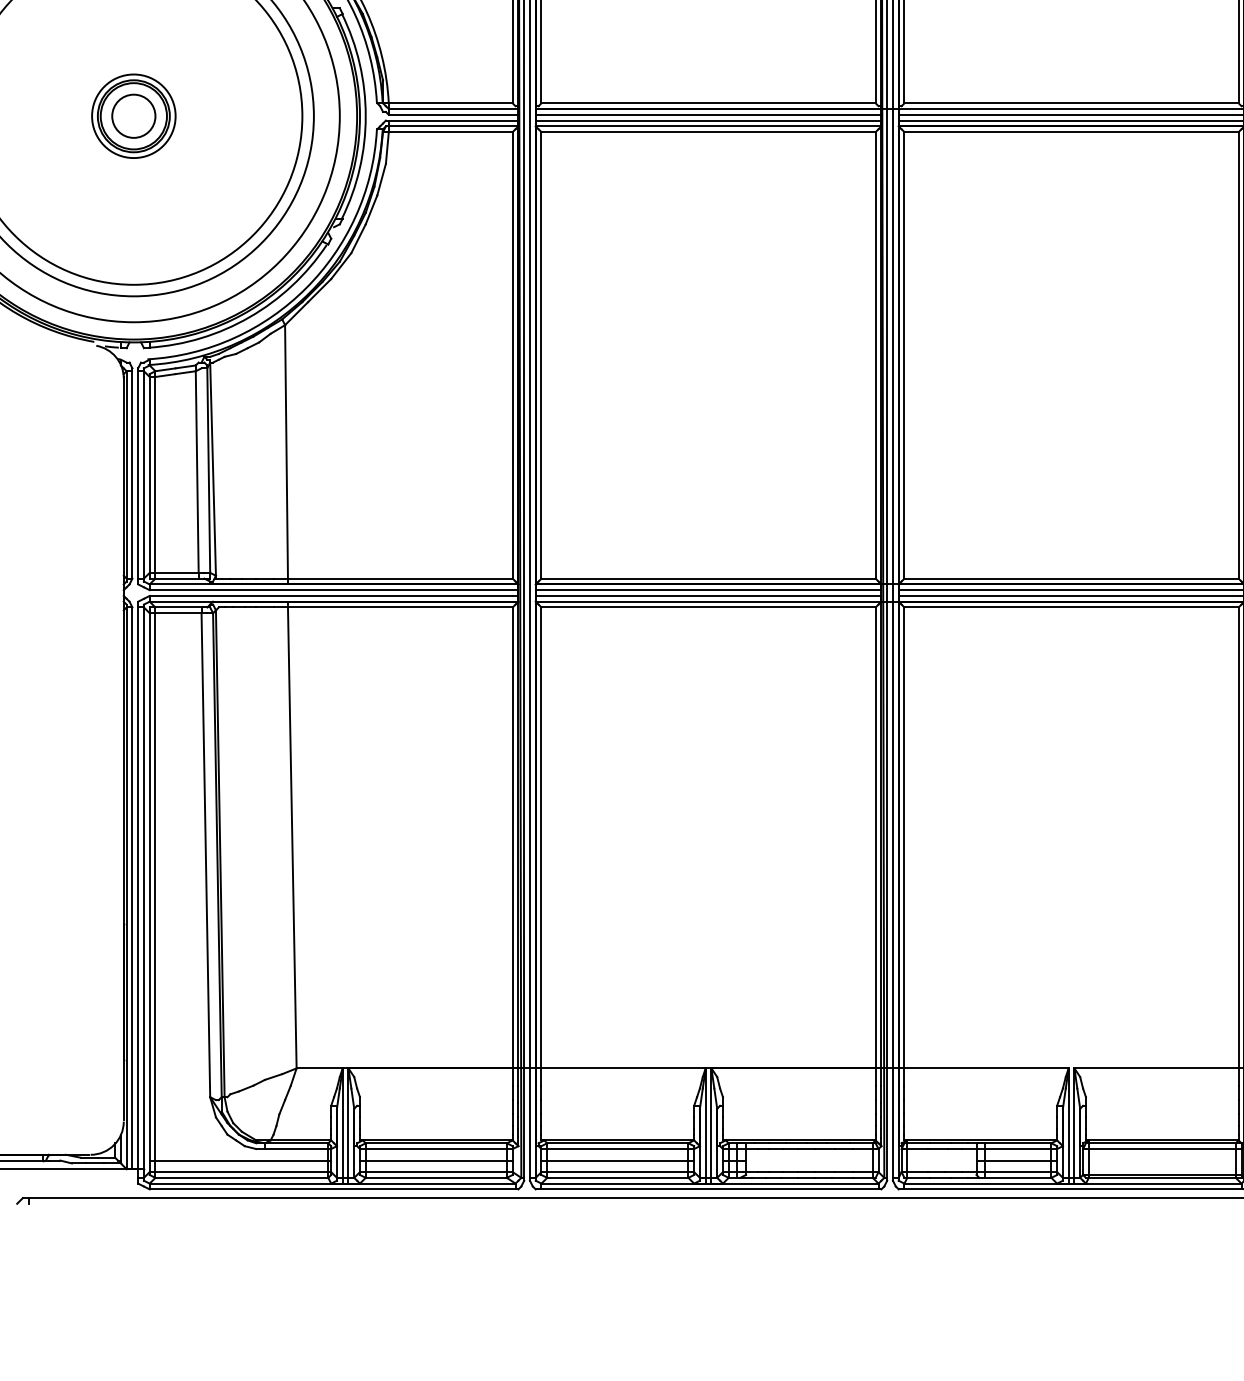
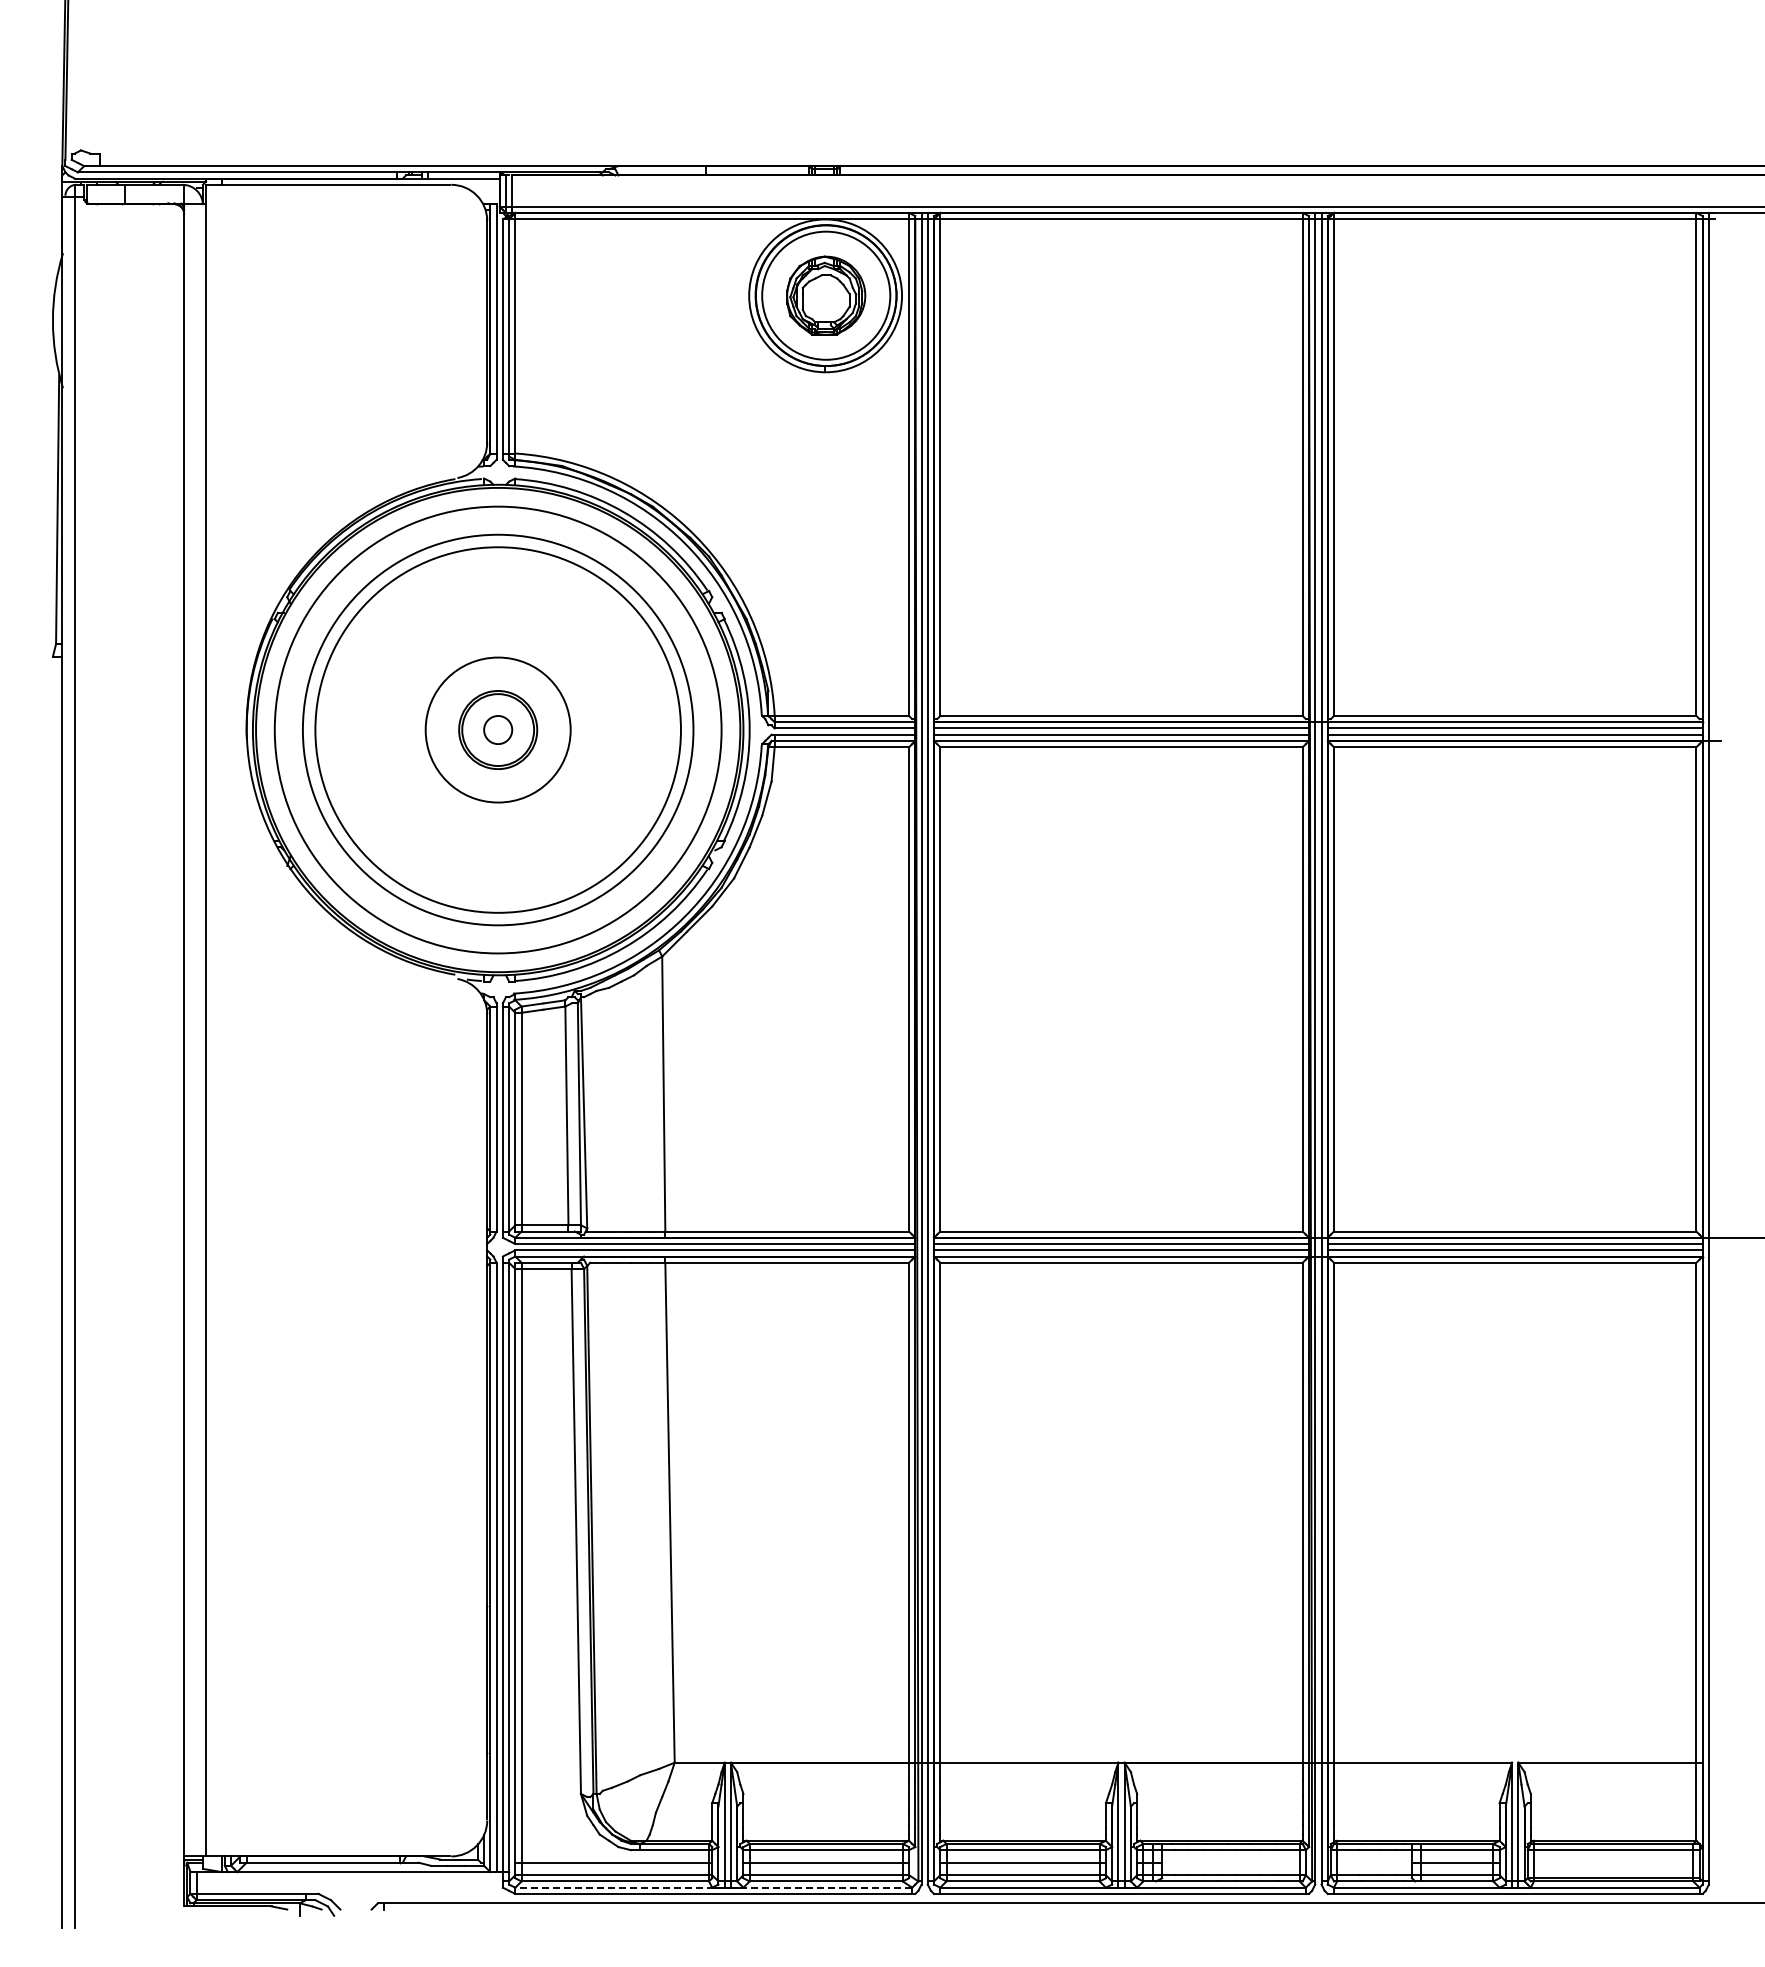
circle: (133, 115) -> (497, 729), size x0.6
circle: (133, 115) -> (497, 729), size x1.6
line: (332, 1183) -> (713, 1887), solid -> dashed

